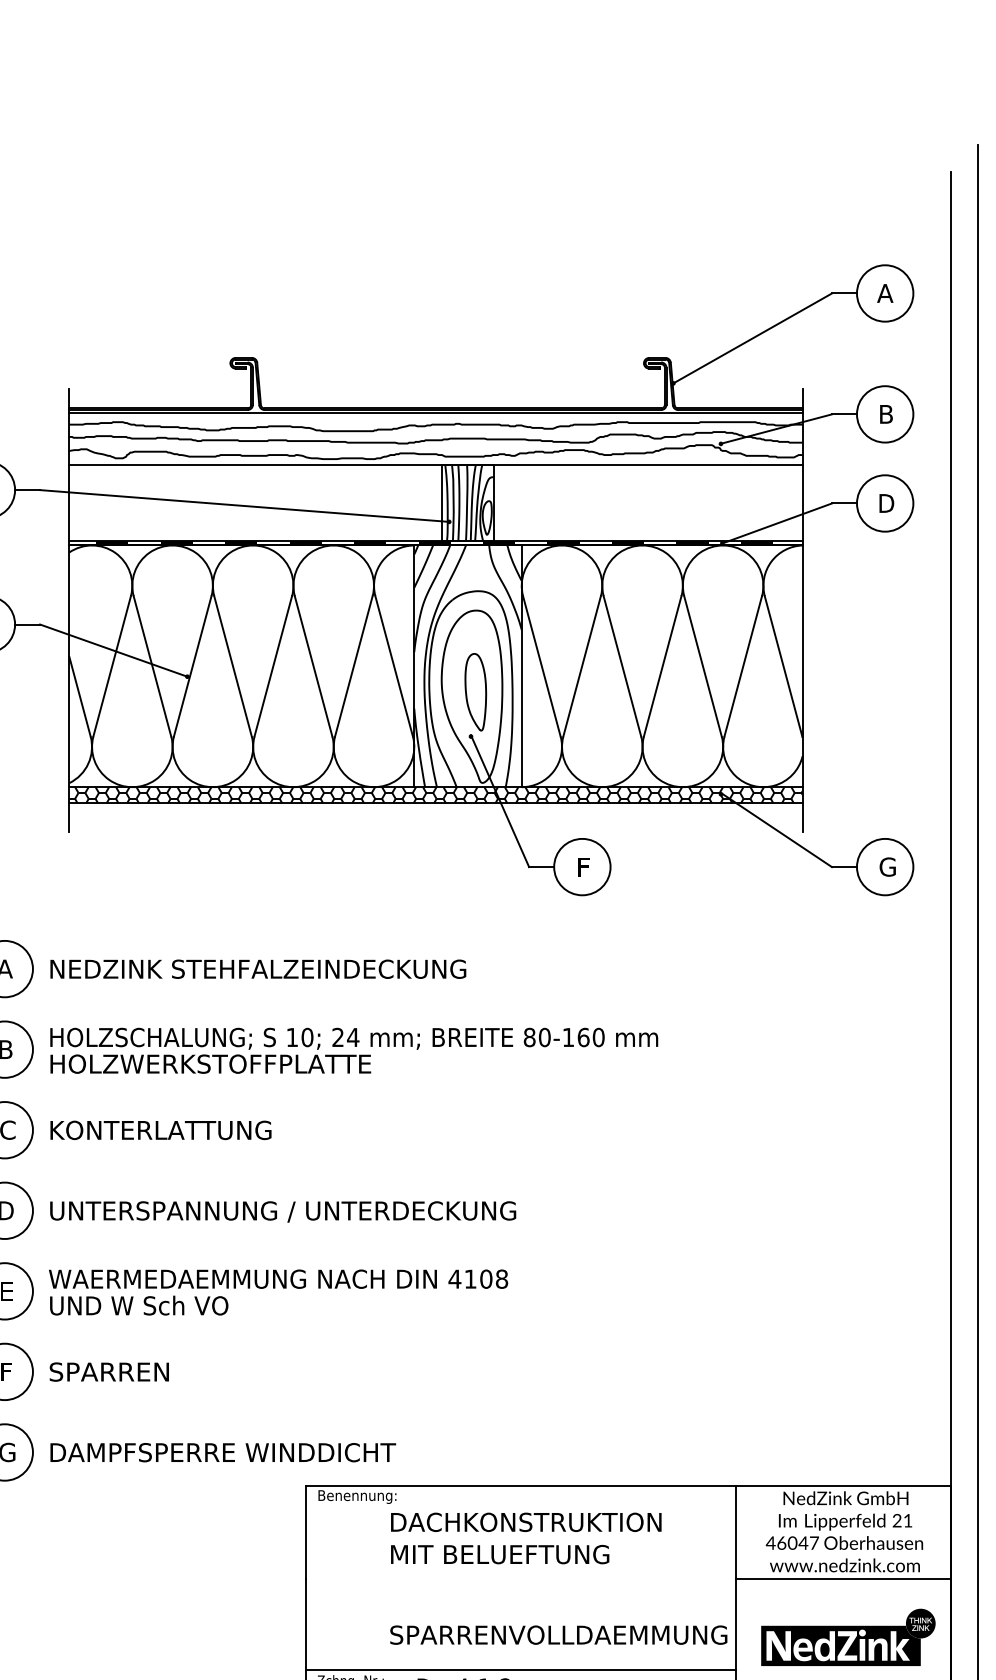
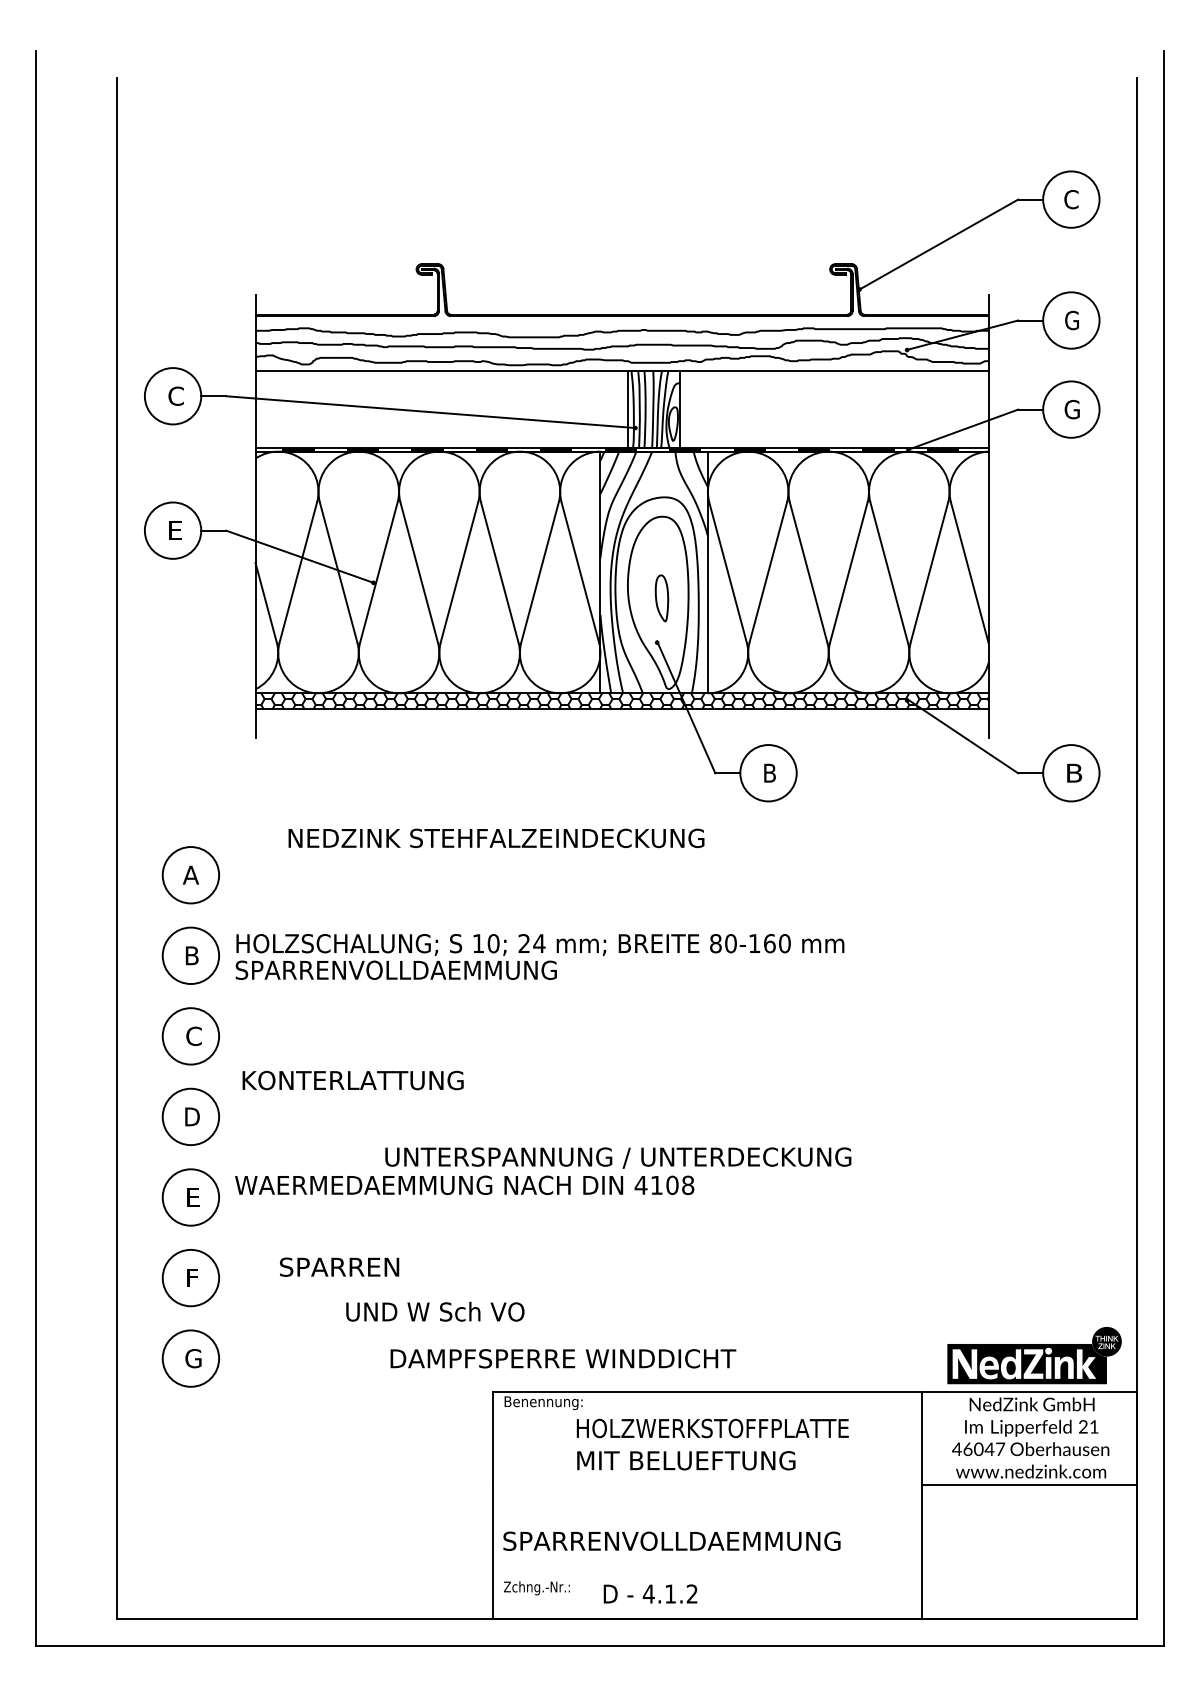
text: (885, 293) -> (1071, 199), A -> C
line: (435, 413) -> (621, 319), removed
text: (885, 414) -> (1071, 320), B -> G
text: (886, 503) -> (1072, 409), D -> G
part: (475, 692) -> (661, 598), size x0.6
text: (583, 866) -> (769, 772), F -> B
text: (887, 866) -> (1073, 772), G -> B
text: (258, 969) -> (496, 838), moved
text: (210, 1063) -> (396, 969), HOLZWERKSTOFFPLATTE -> SPARRENVOLLDAEMMUNG
text: (160, 1130) -> (352, 1080), moved
text: (283, 1211) -> (618, 1157), moved
text: (139, 1305) -> (435, 1311), moved
text: (109, 1371) -> (339, 1266), moved
text: (223, 1452) -> (563, 1358), moved
text: (526, 1522) -> (712, 1428), DACHKONSTRUKTION -> HOLZWERKSTOFFPLATTE
text: (558, 1634) -> (671, 1540), moved
part: (848, 1637) -> (1034, 1355), moved
line: (521, 1670) -> (707, 1576), removed

